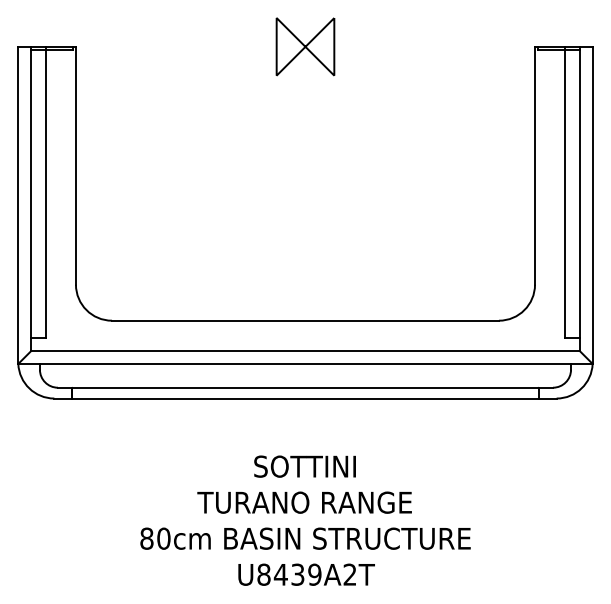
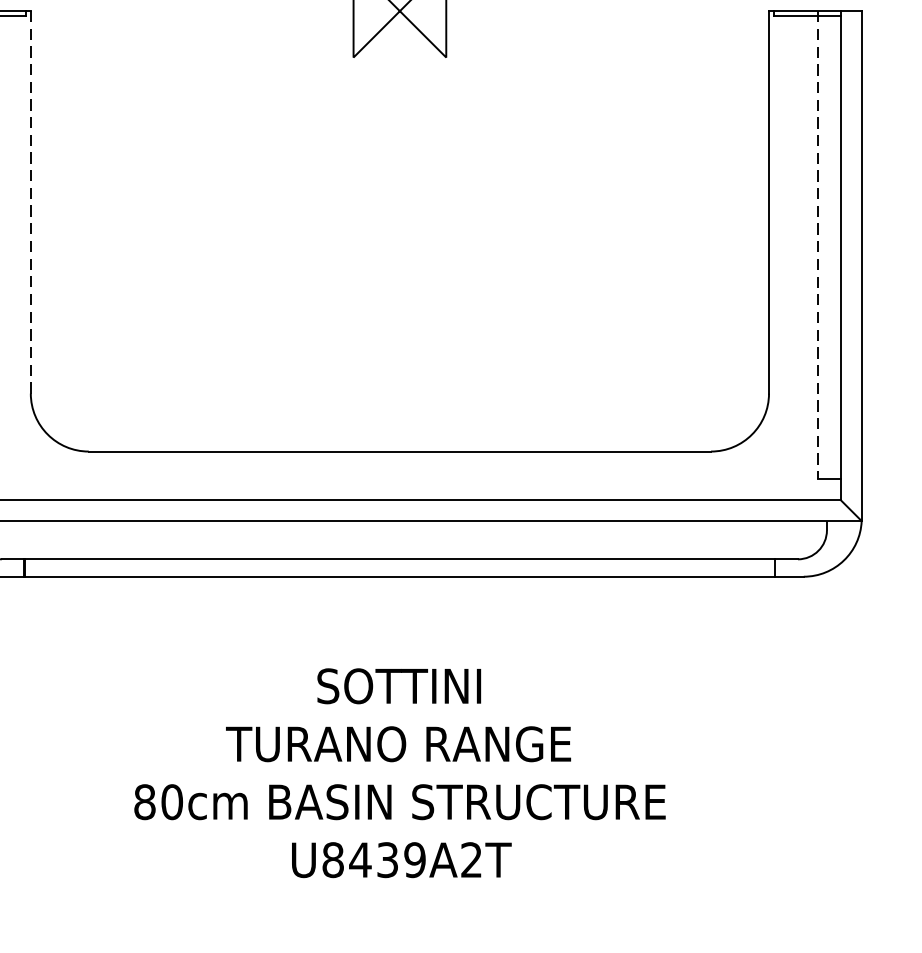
line: (75, 165) -> (30, 201), solid -> dashed
line: (565, 192) -> (818, 245), solid -> dashed

